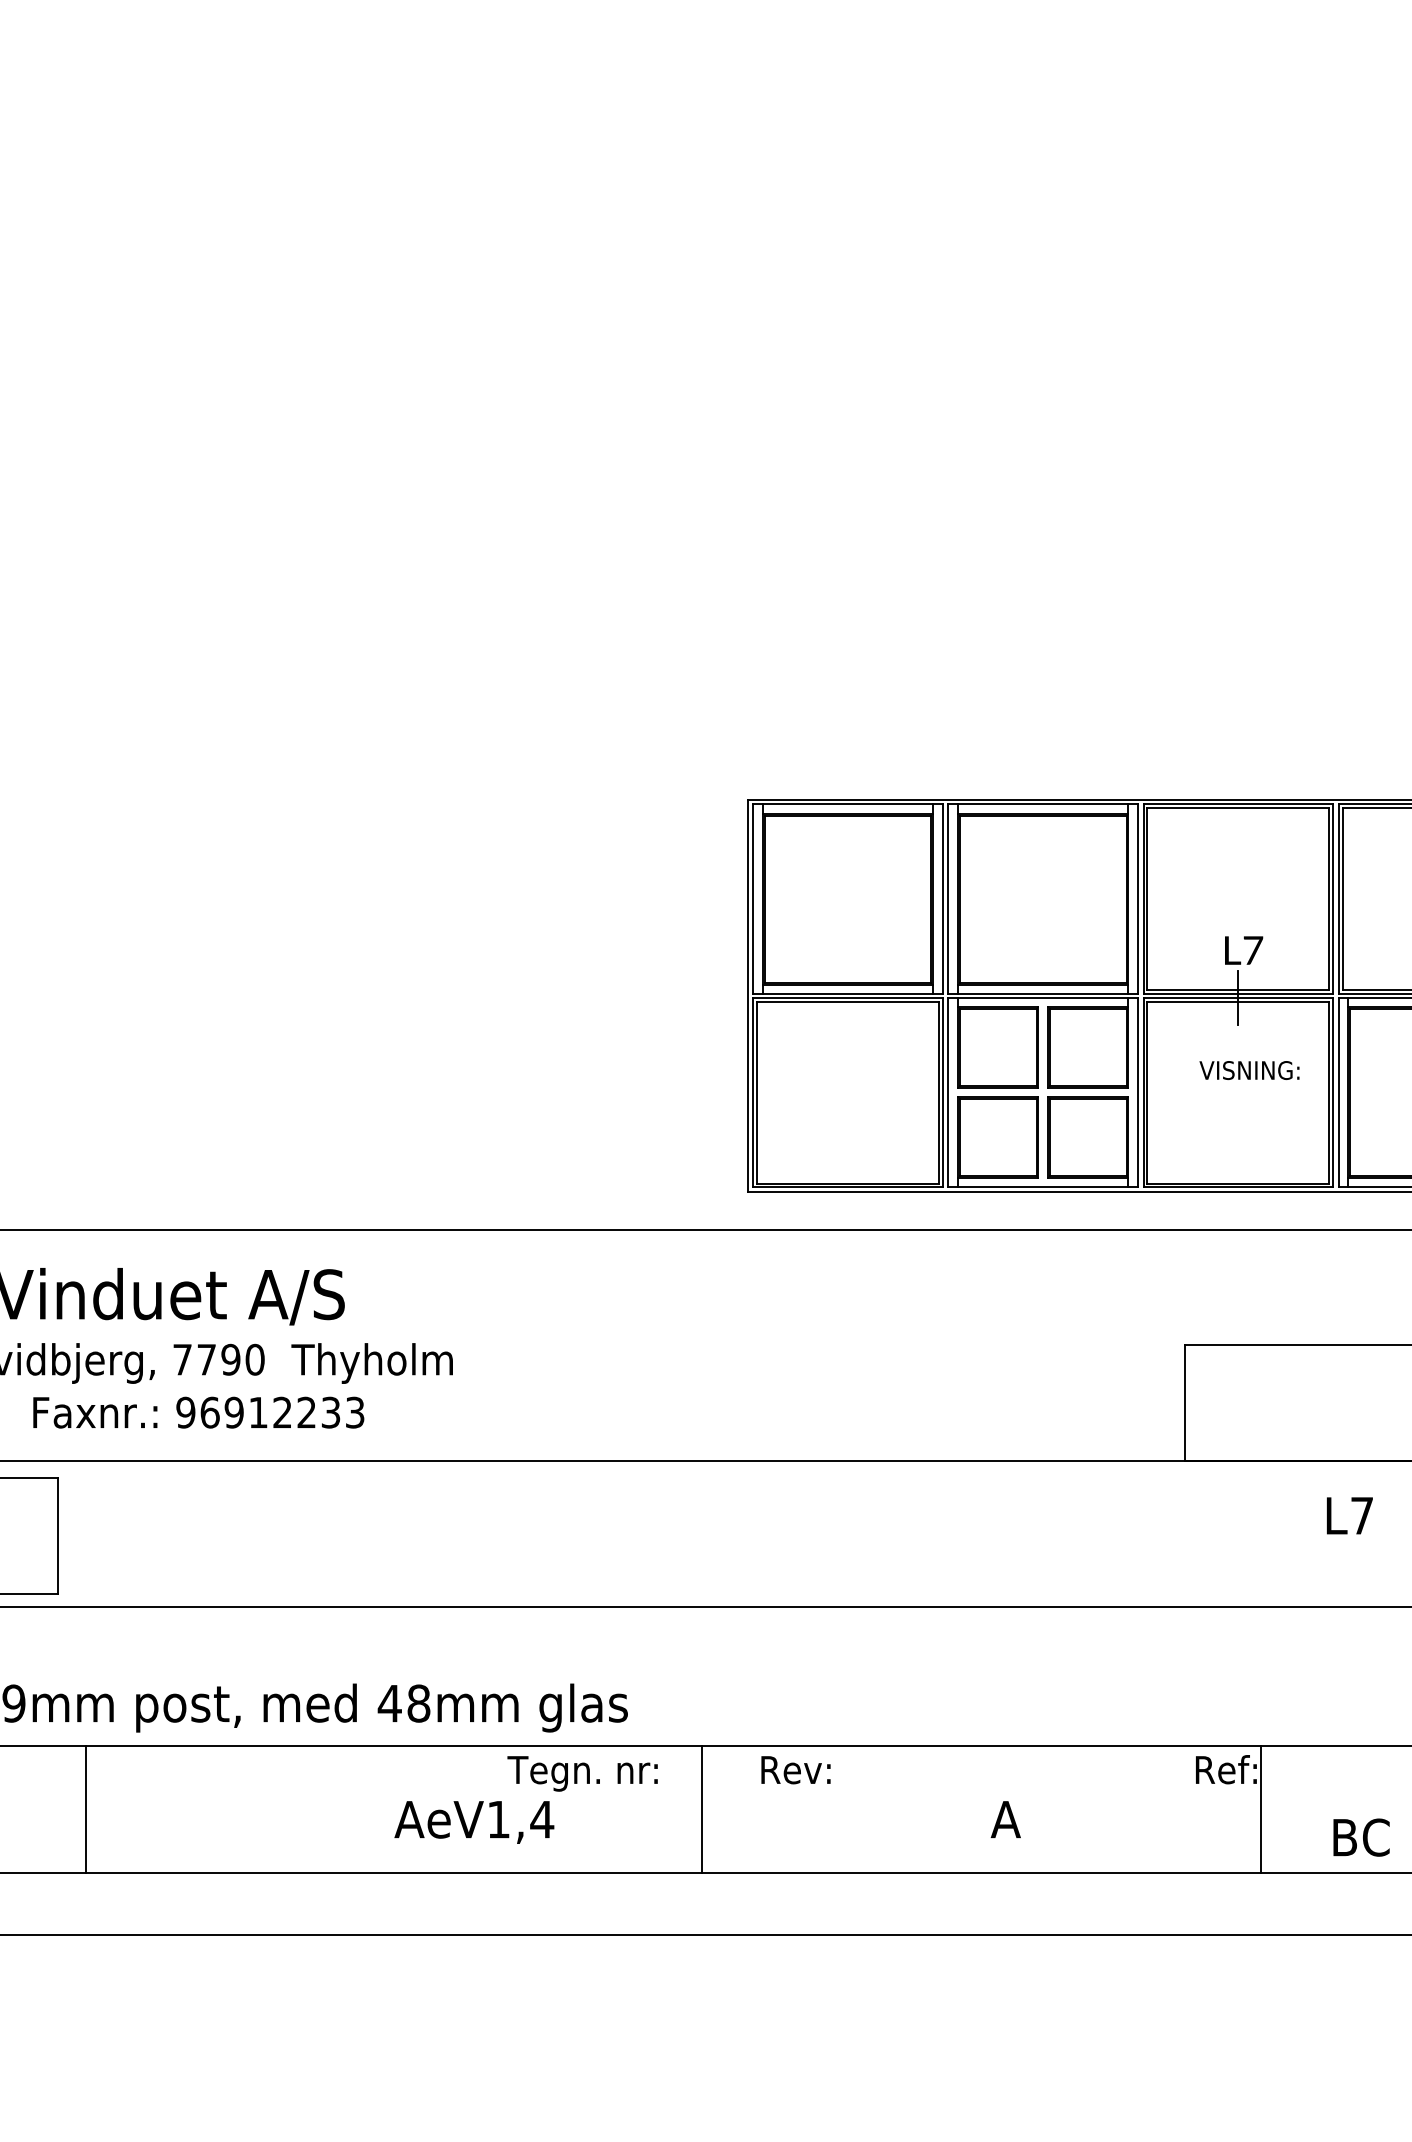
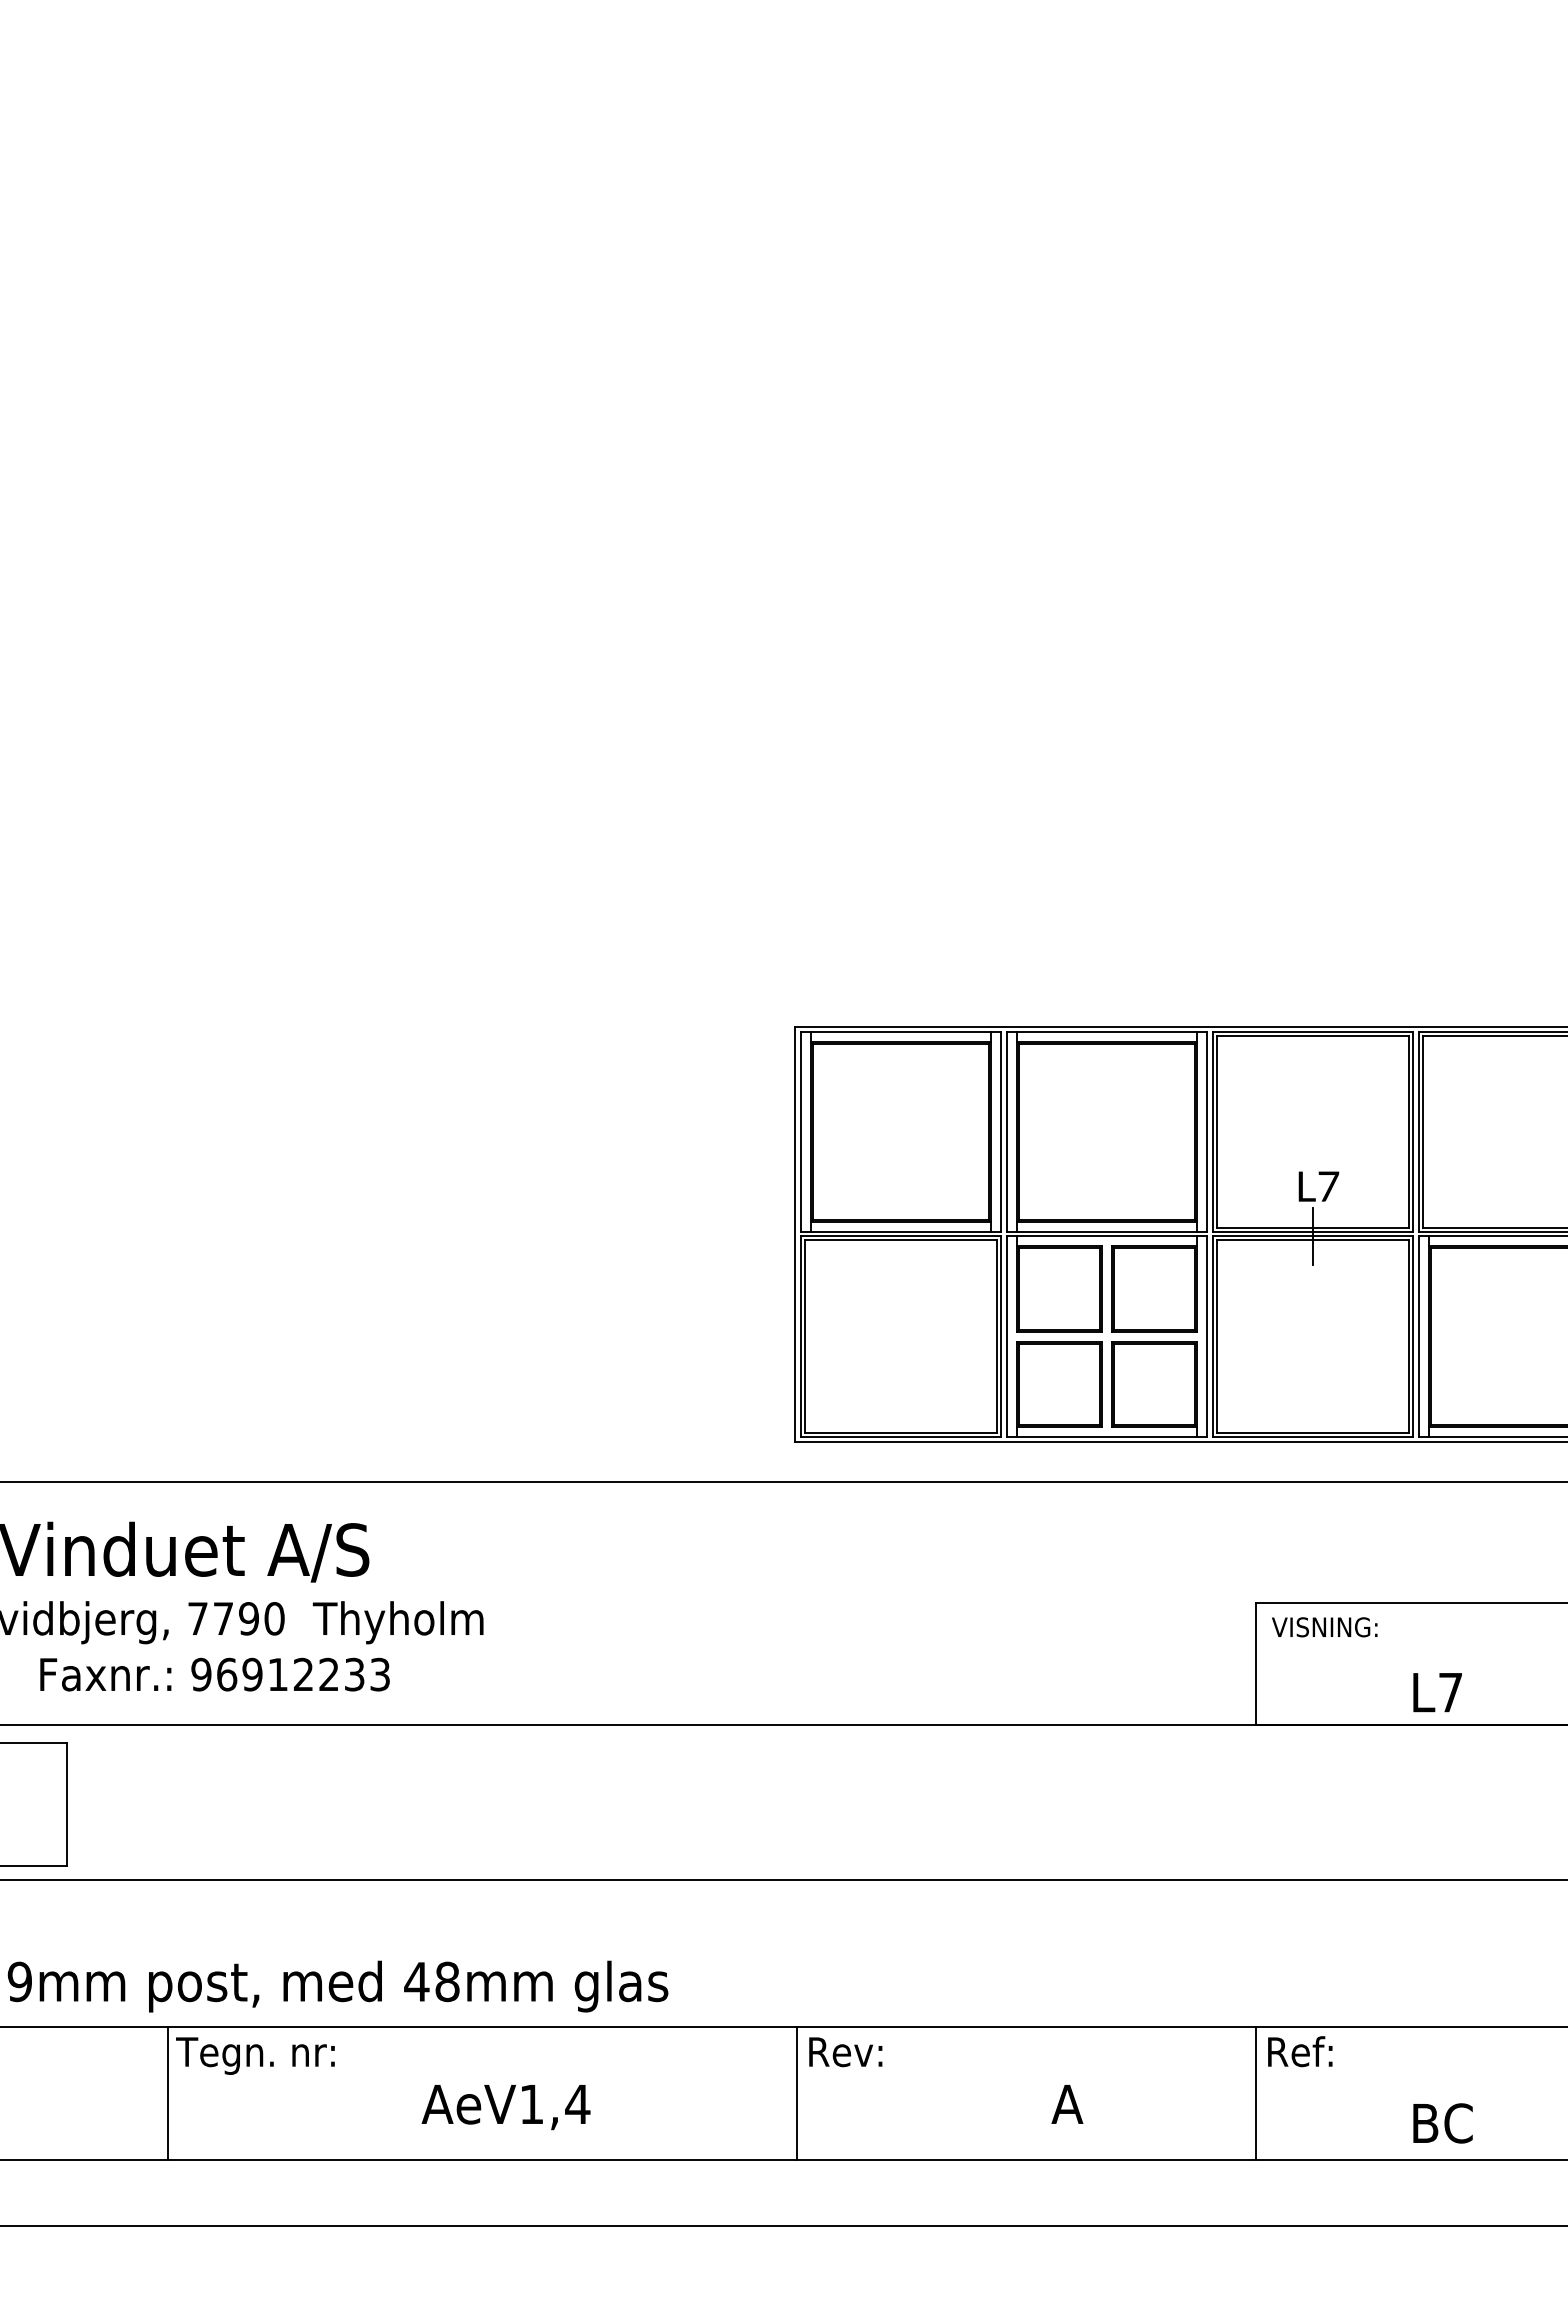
text: (1249, 1070) -> (1324, 1627), moved
text: (1349, 1515) -> (1437, 1692), moved
text: (582, 1773) -> (255, 2055), moved
line: (85, 1809) -> (167, 2093), moved
line: (702, 1809) -> (797, 2093), moved
line: (1260, 1809) -> (1256, 2093), moved

